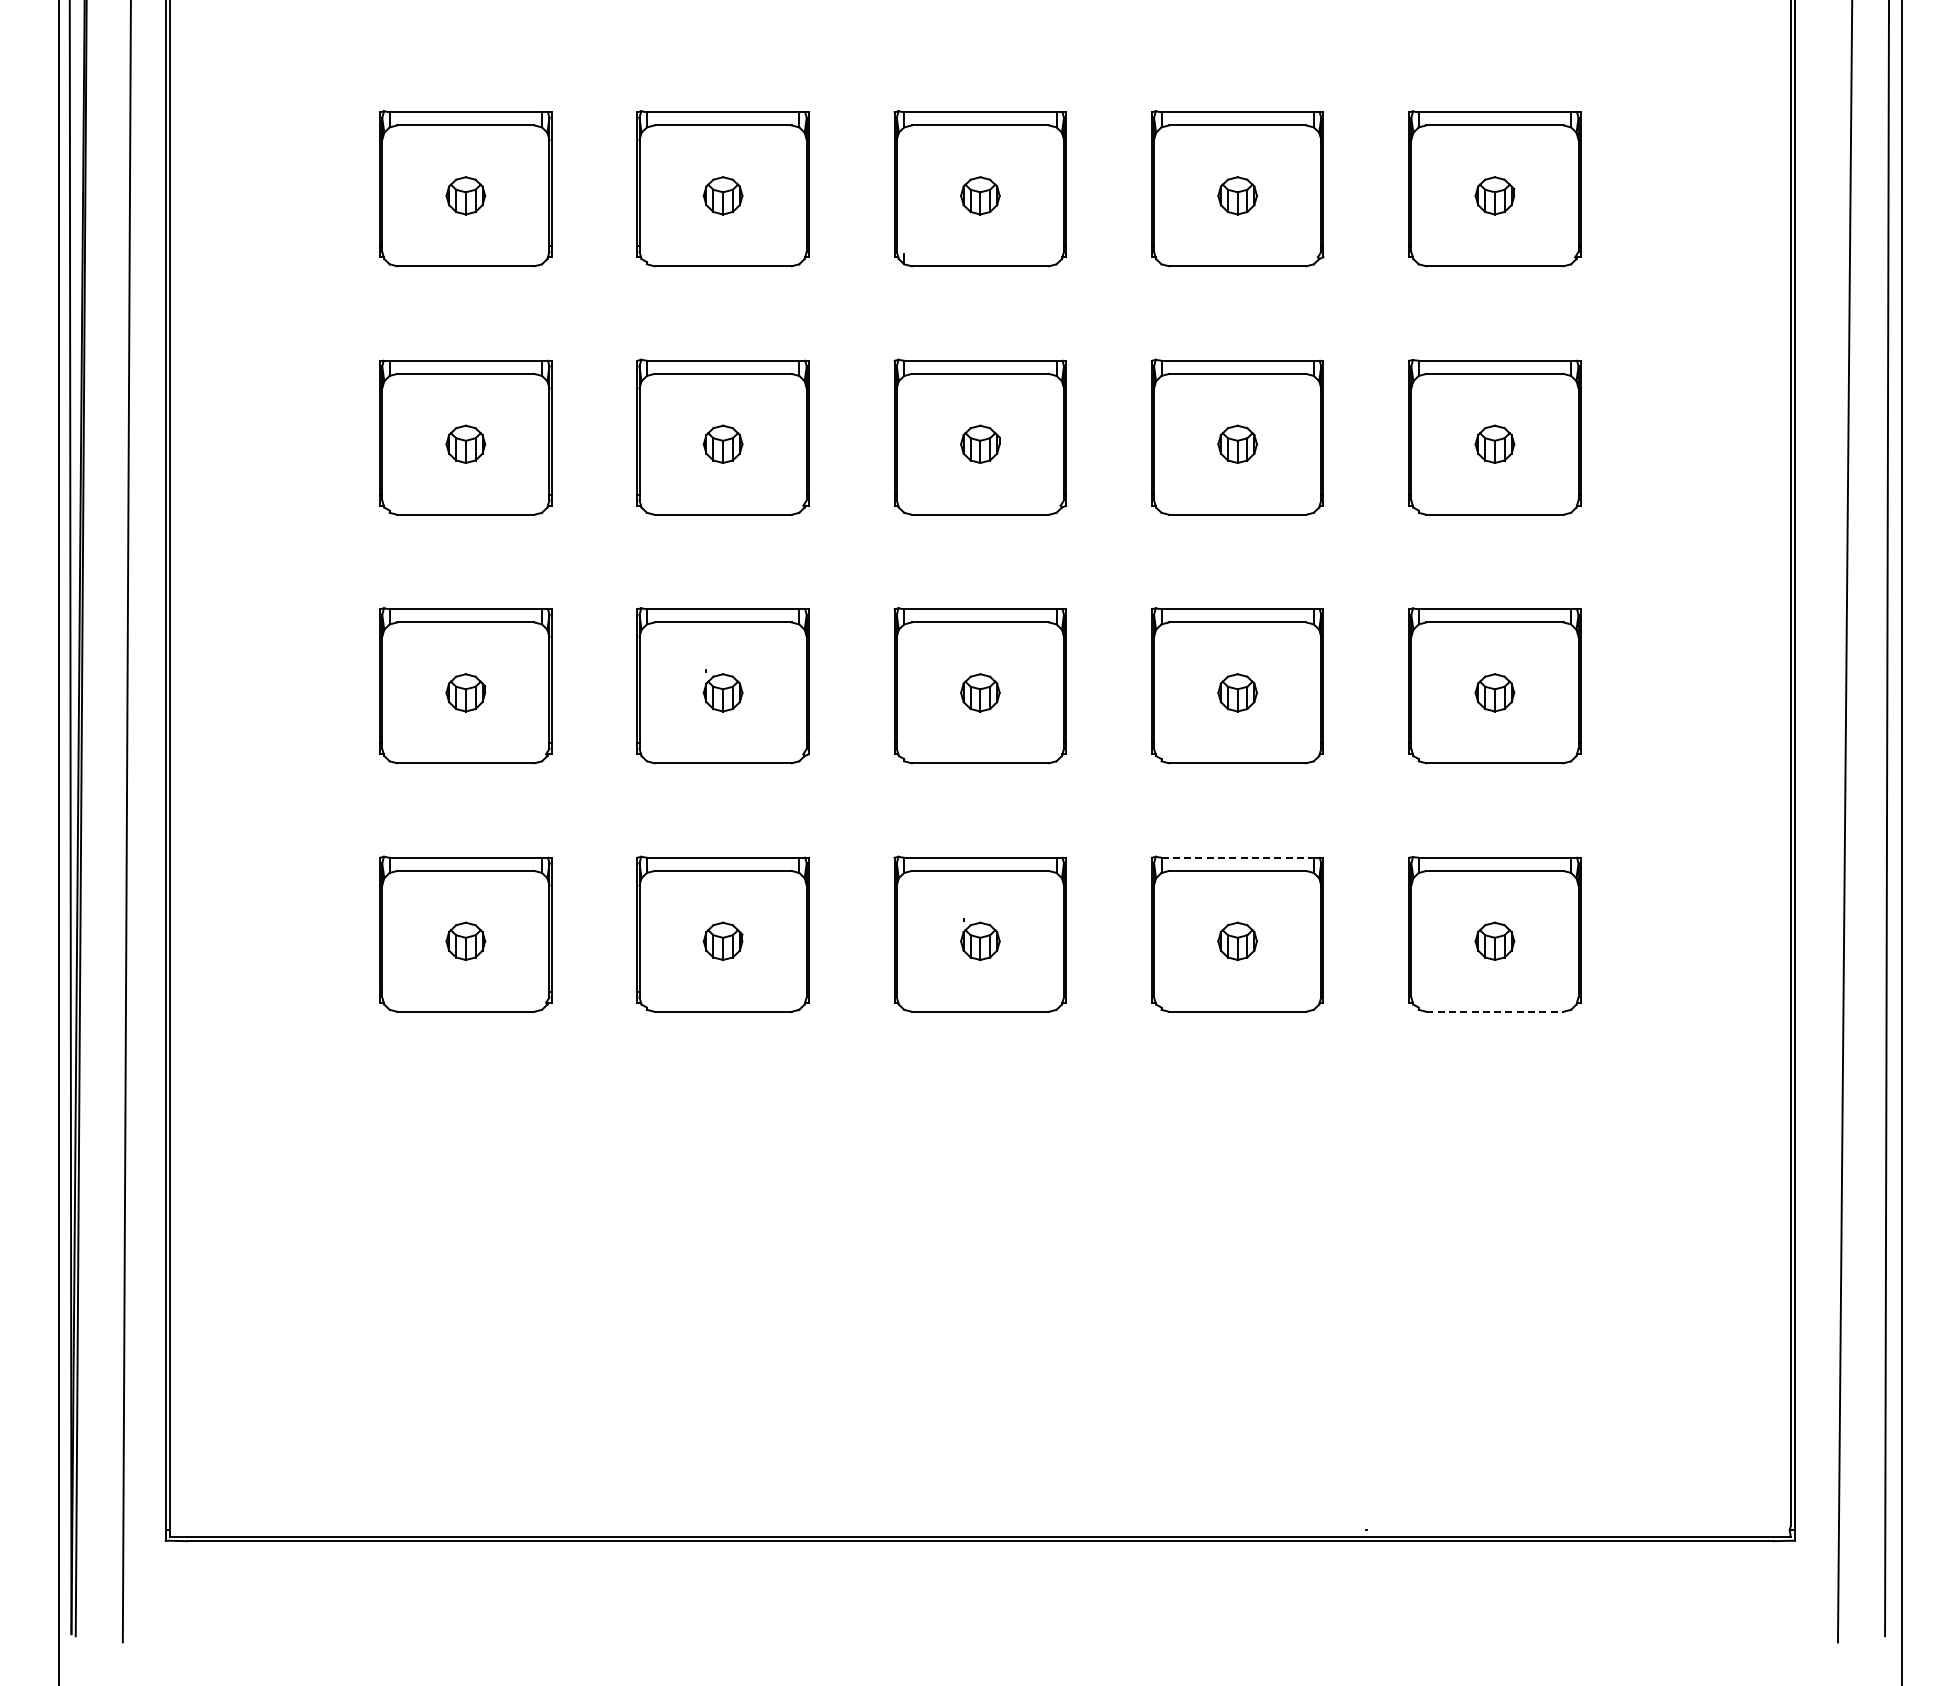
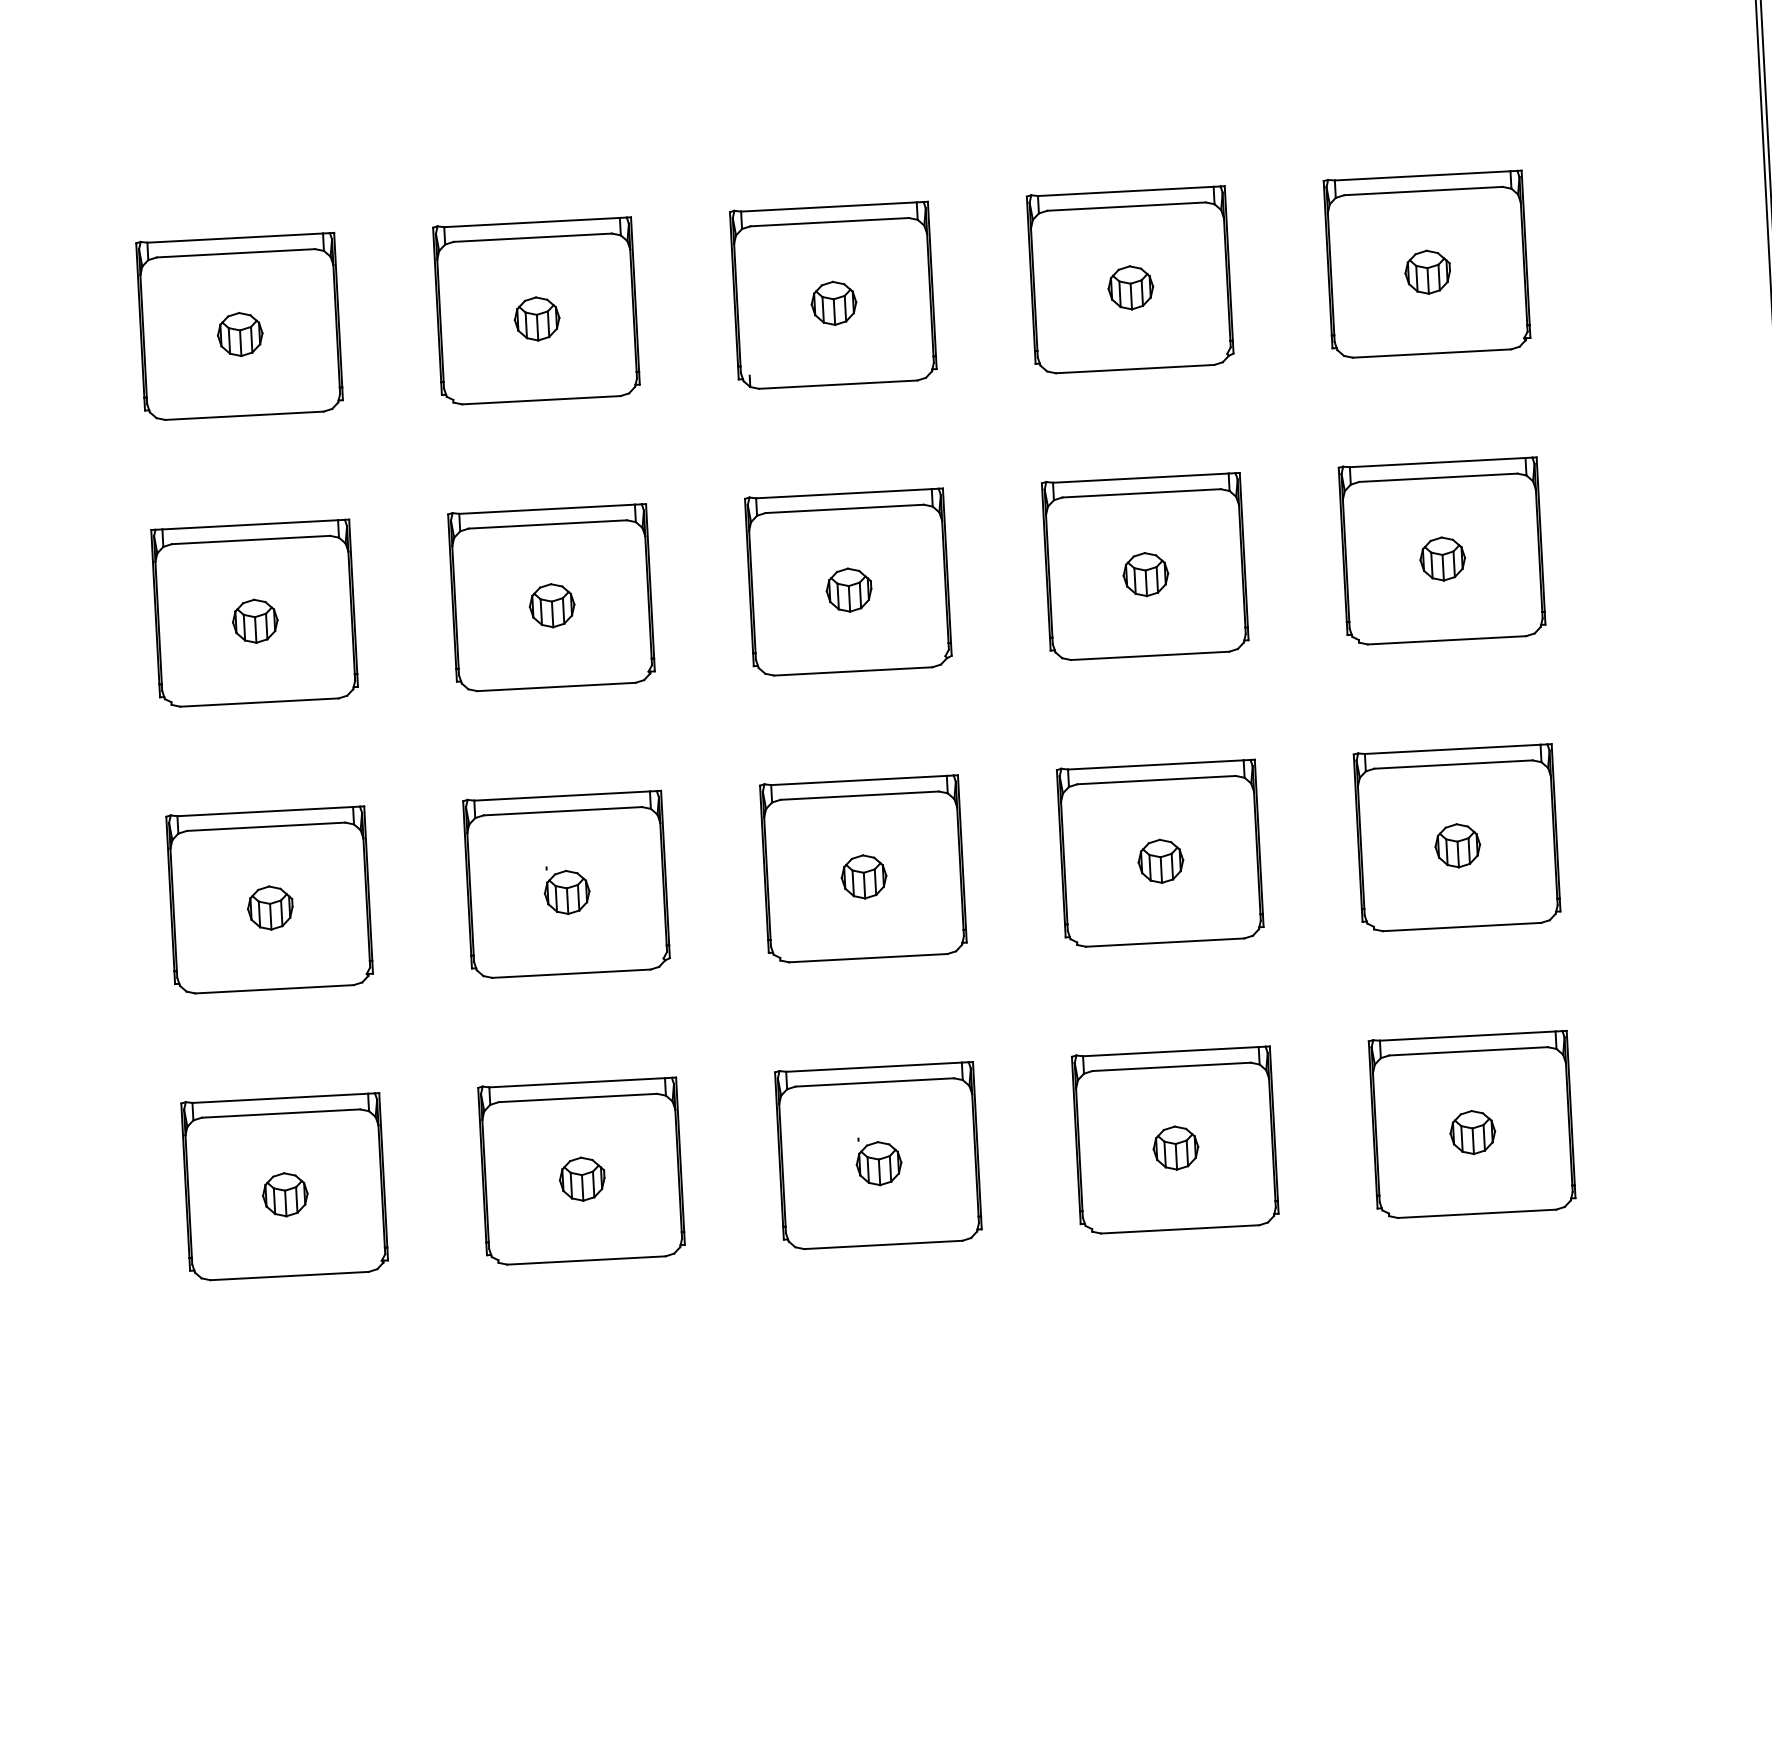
line: (1238, 857) -> (1171, 1051), dashed -> solid
line: (1494, 1011) -> (1476, 1213), dashed -> solid

